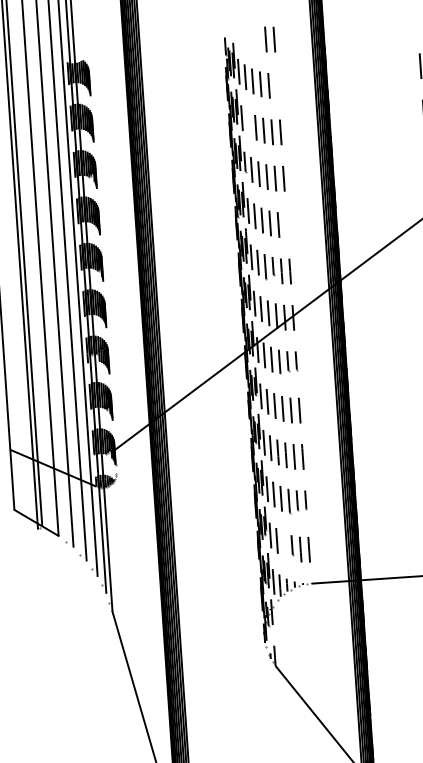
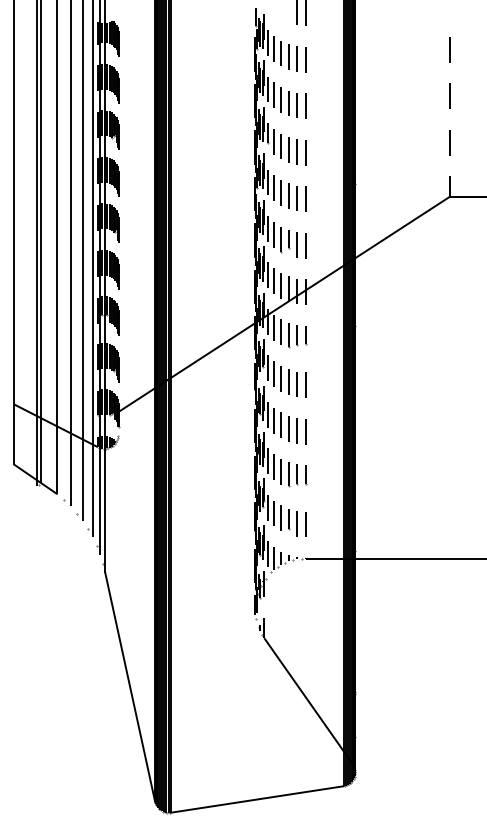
line: (277, 85) -> (305, 59), added
line: (248, 123) -> (274, 95), added
line: (286, 225) -> (305, 199), added
line: (284, 545) -> (281, 518), added

